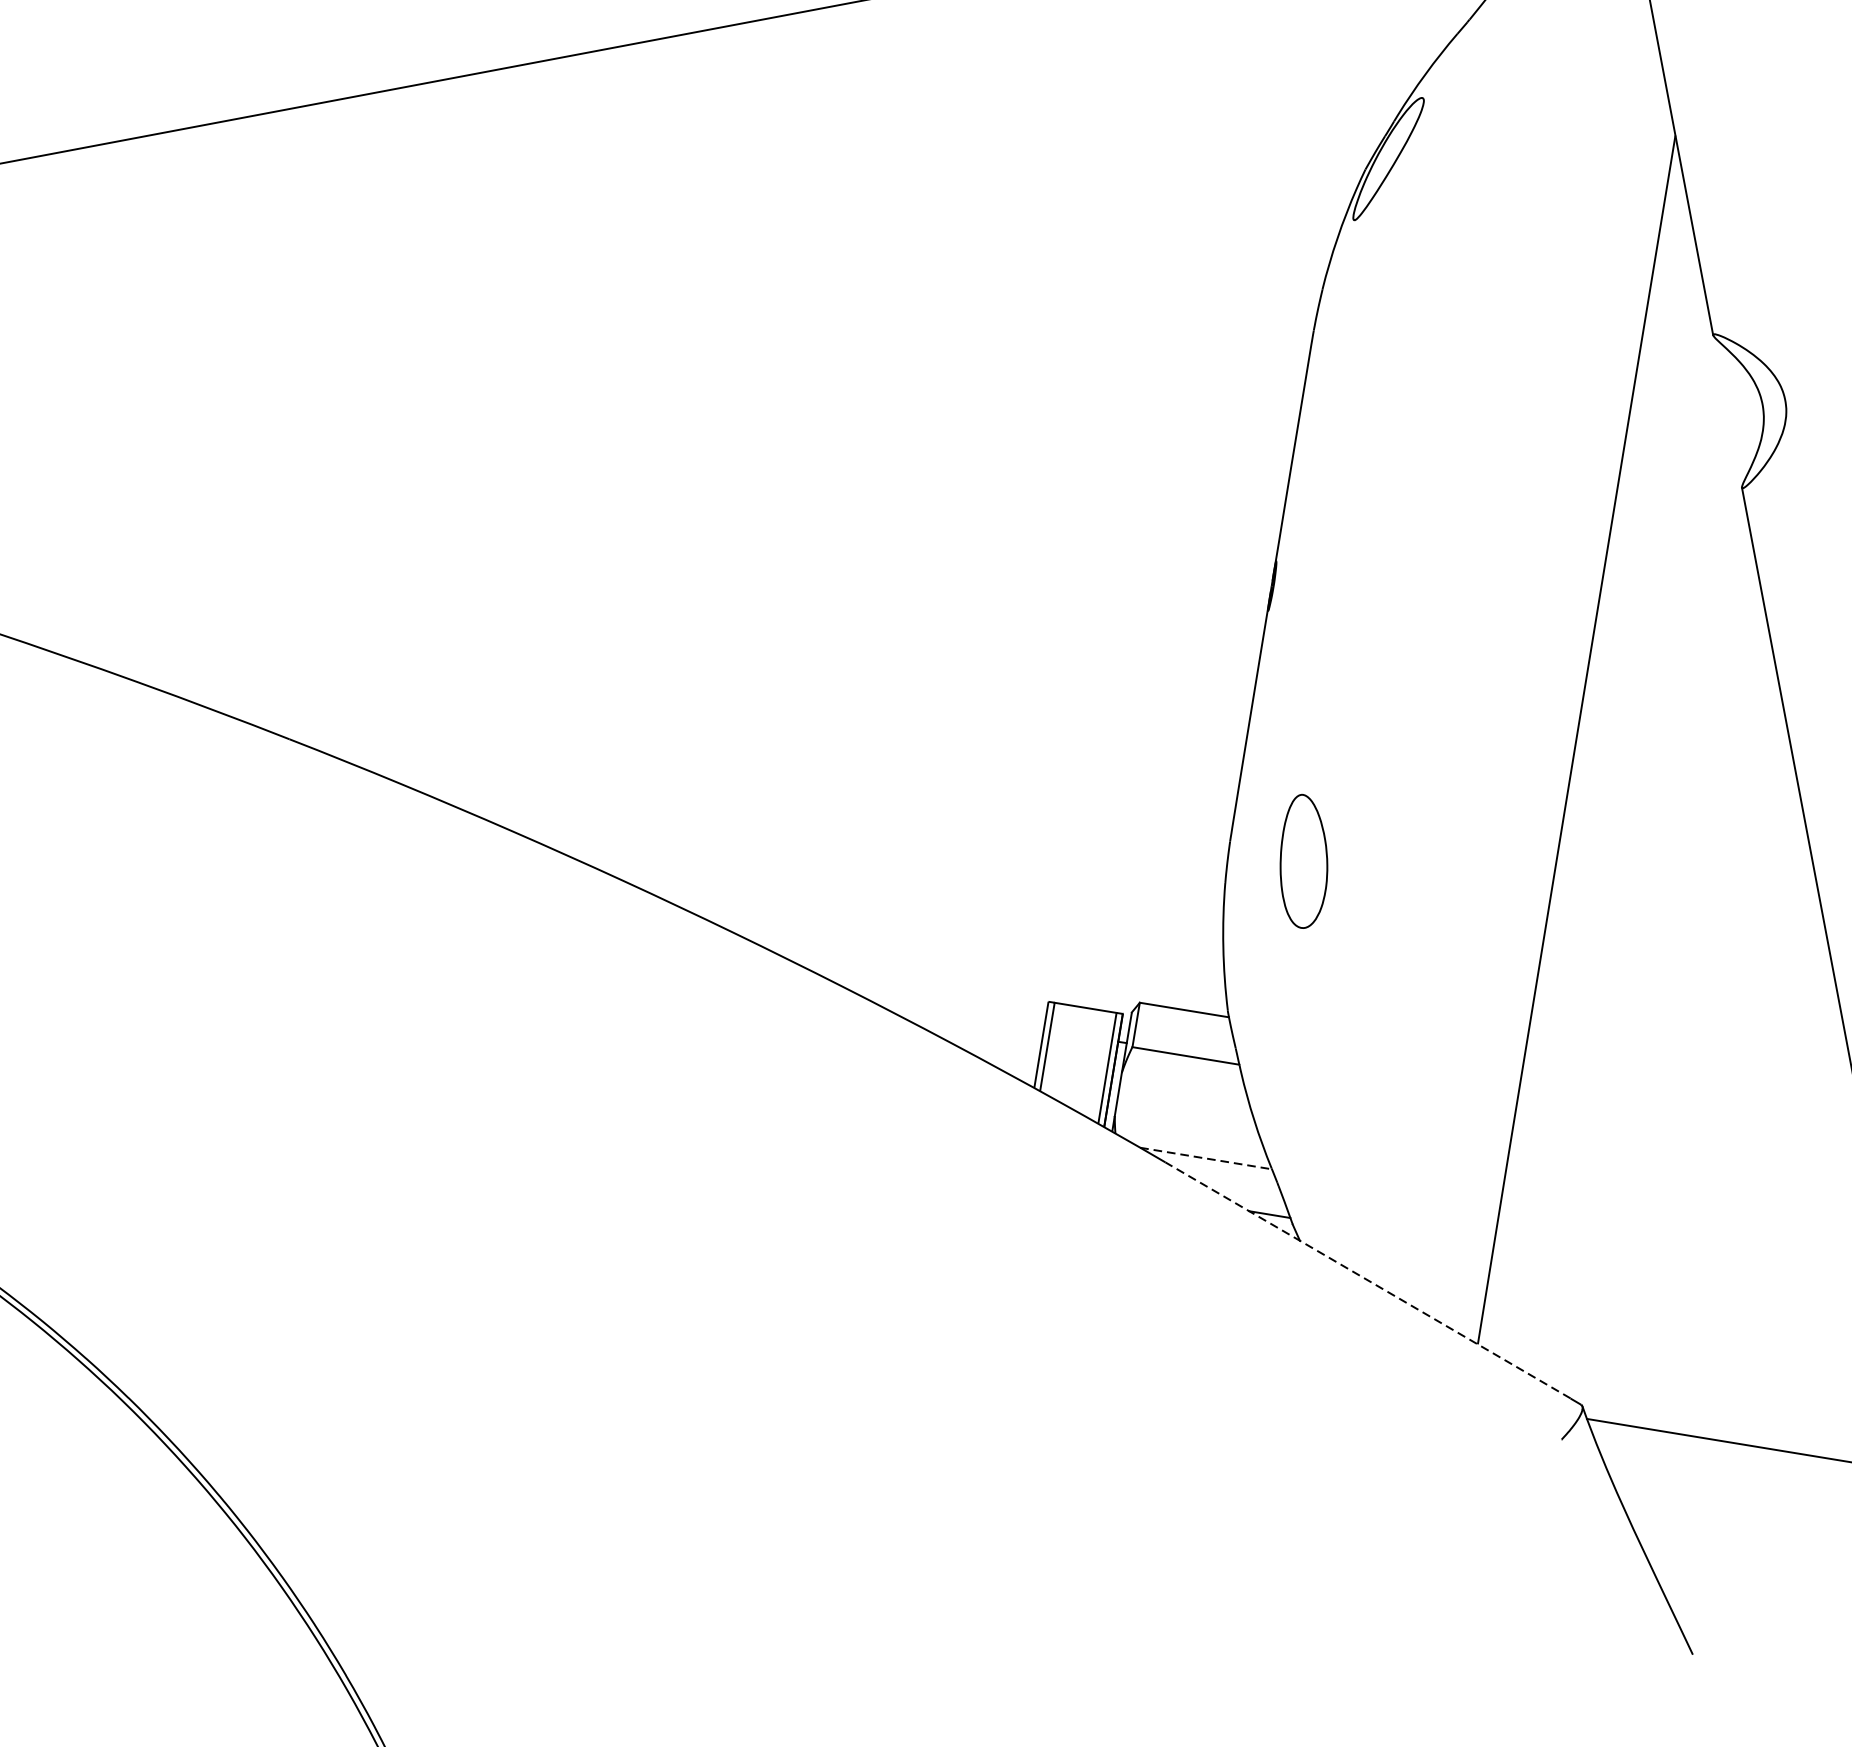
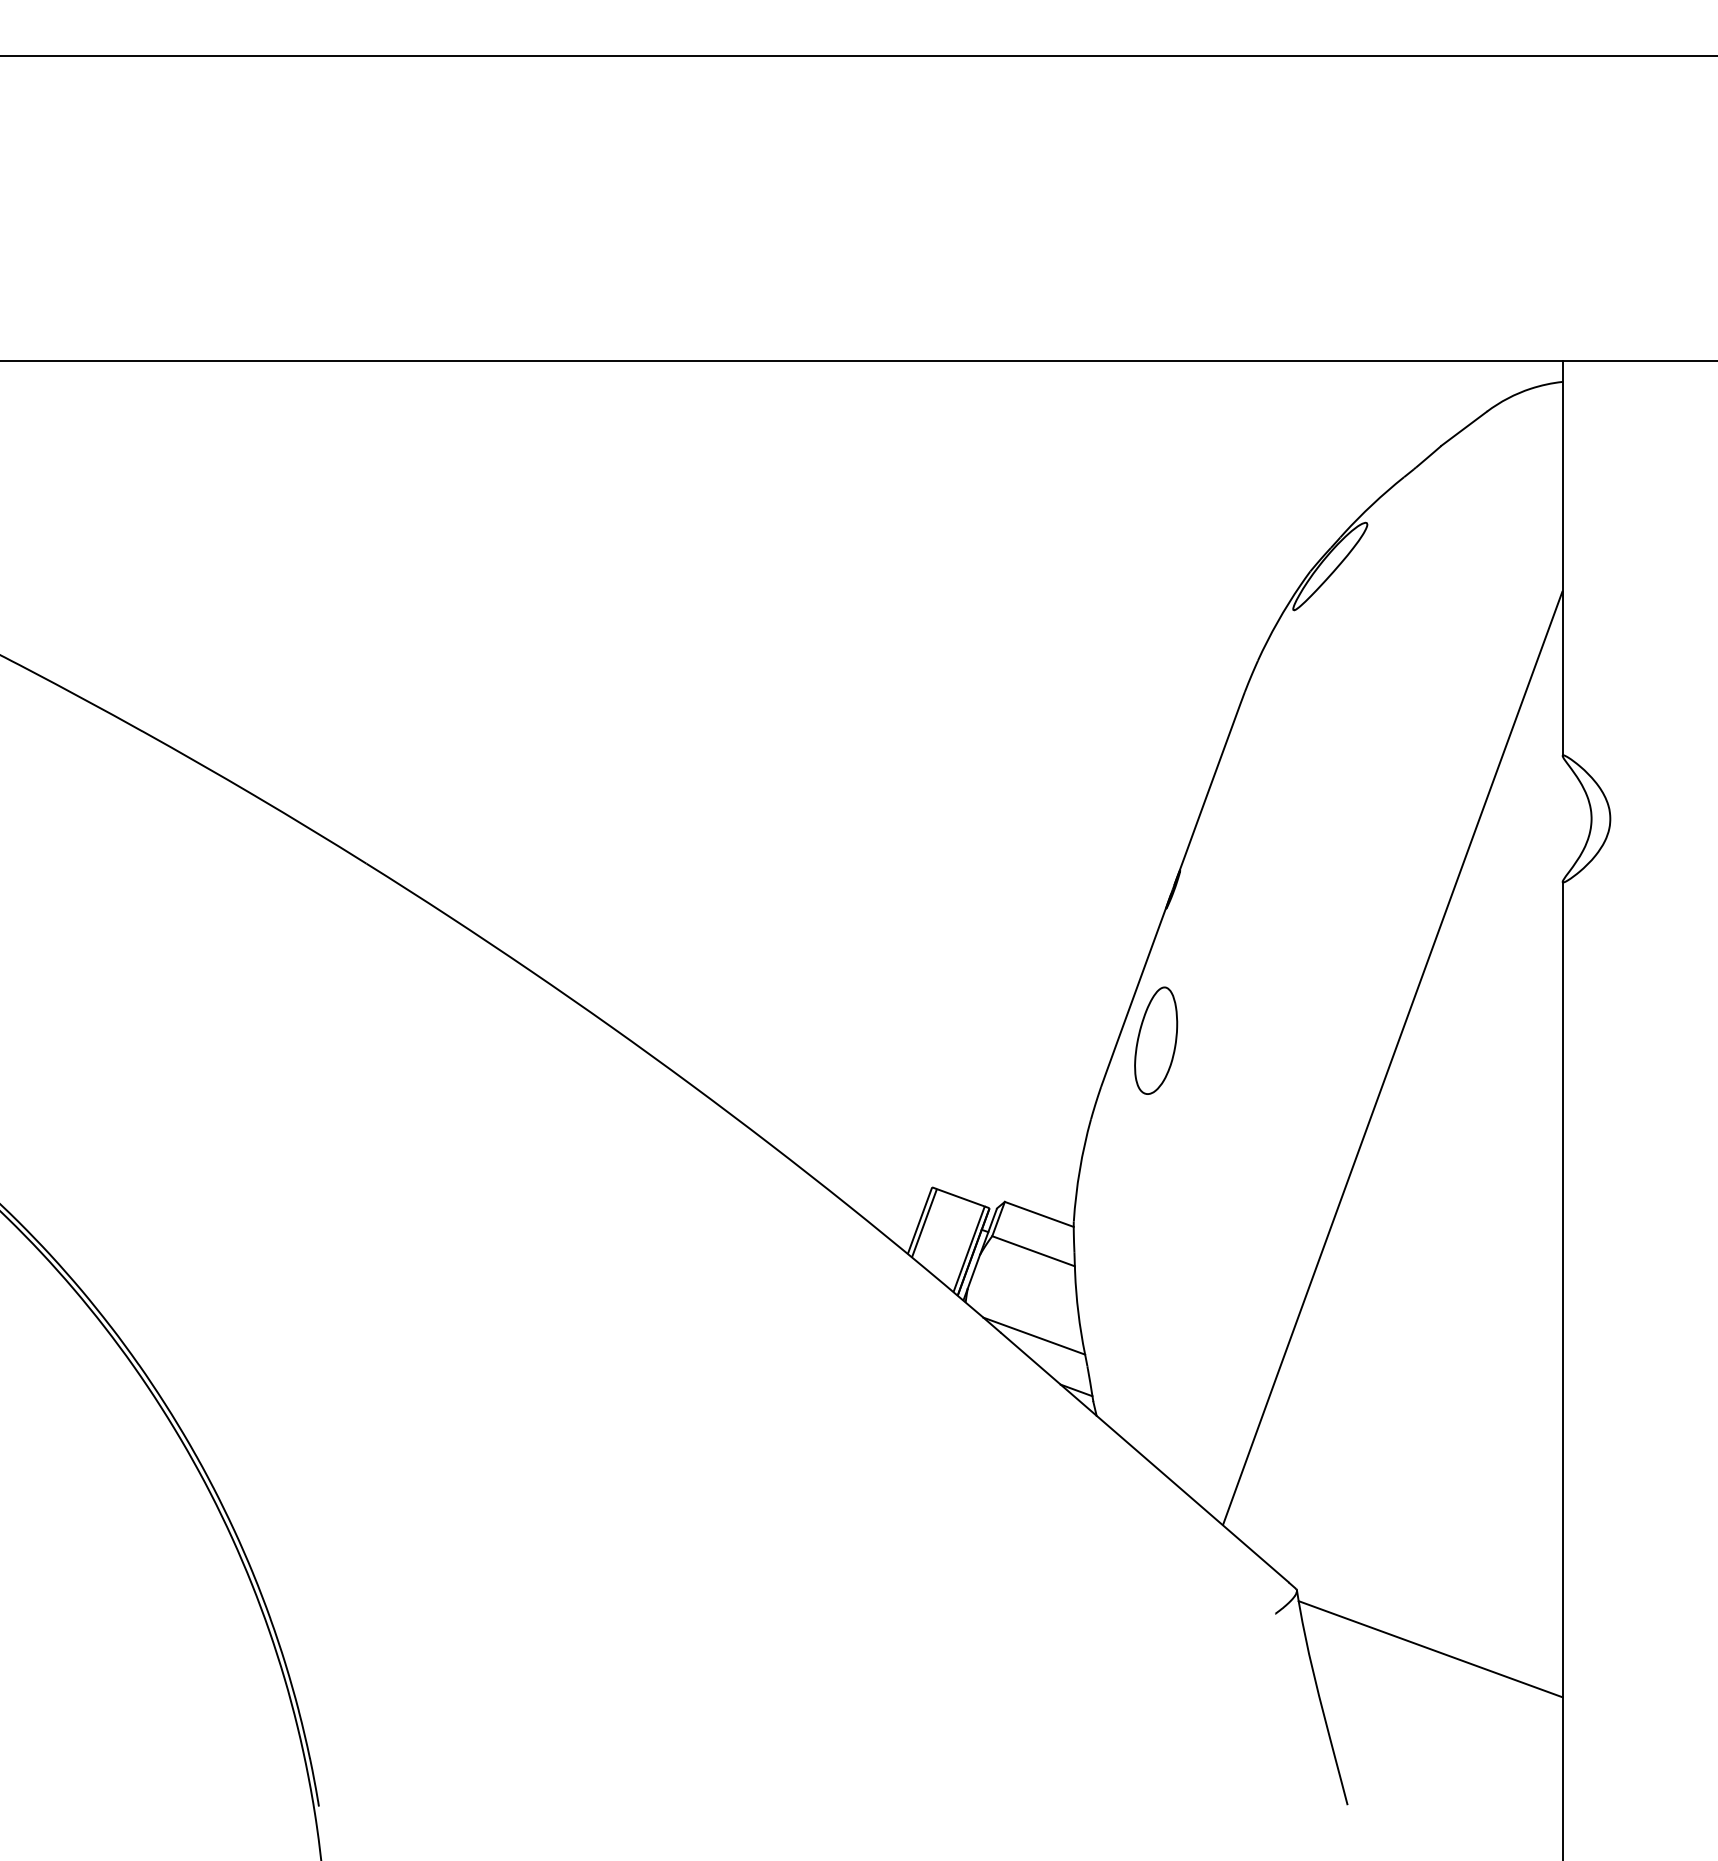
part: (1303, 861) -> (1156, 1040), moved
line: (1206, 1158) -> (1034, 1336), dashed -> solid
line: (1367, 1280) -> (1144, 1457), dashed -> solid

